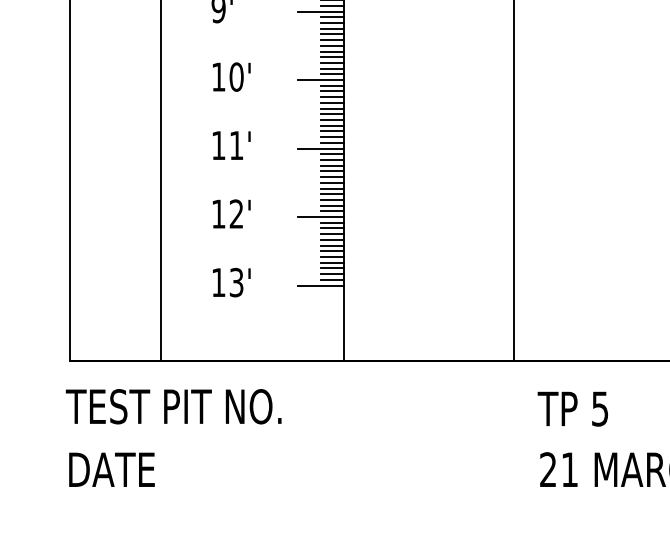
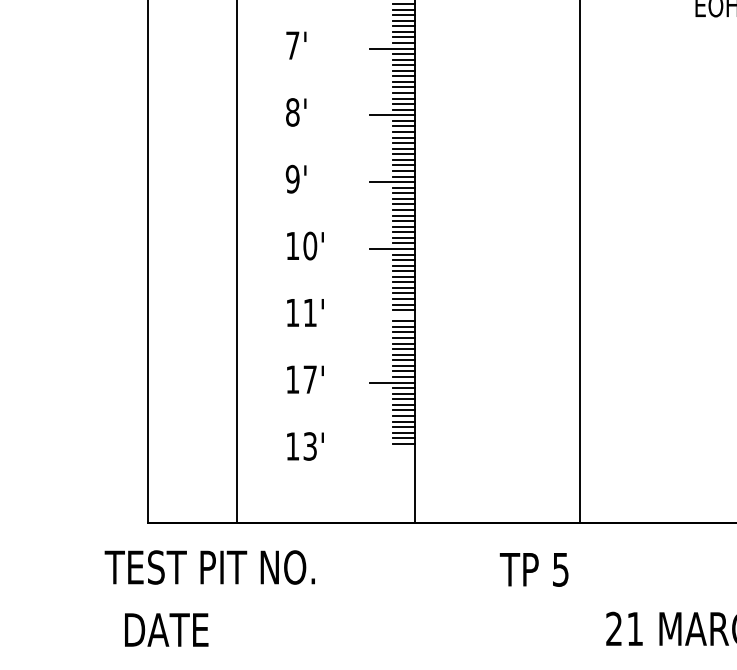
line: (320, 148) -> (392, 315), removed
text: (235, 213) -> (309, 379), 12' -> 17'
line: (320, 285) -> (392, 449), removed
text: (173, 406) -> (209, 567), moved
text: (572, 408) -> (533, 569), moved
text: (111, 469) -> (166, 629), moved

